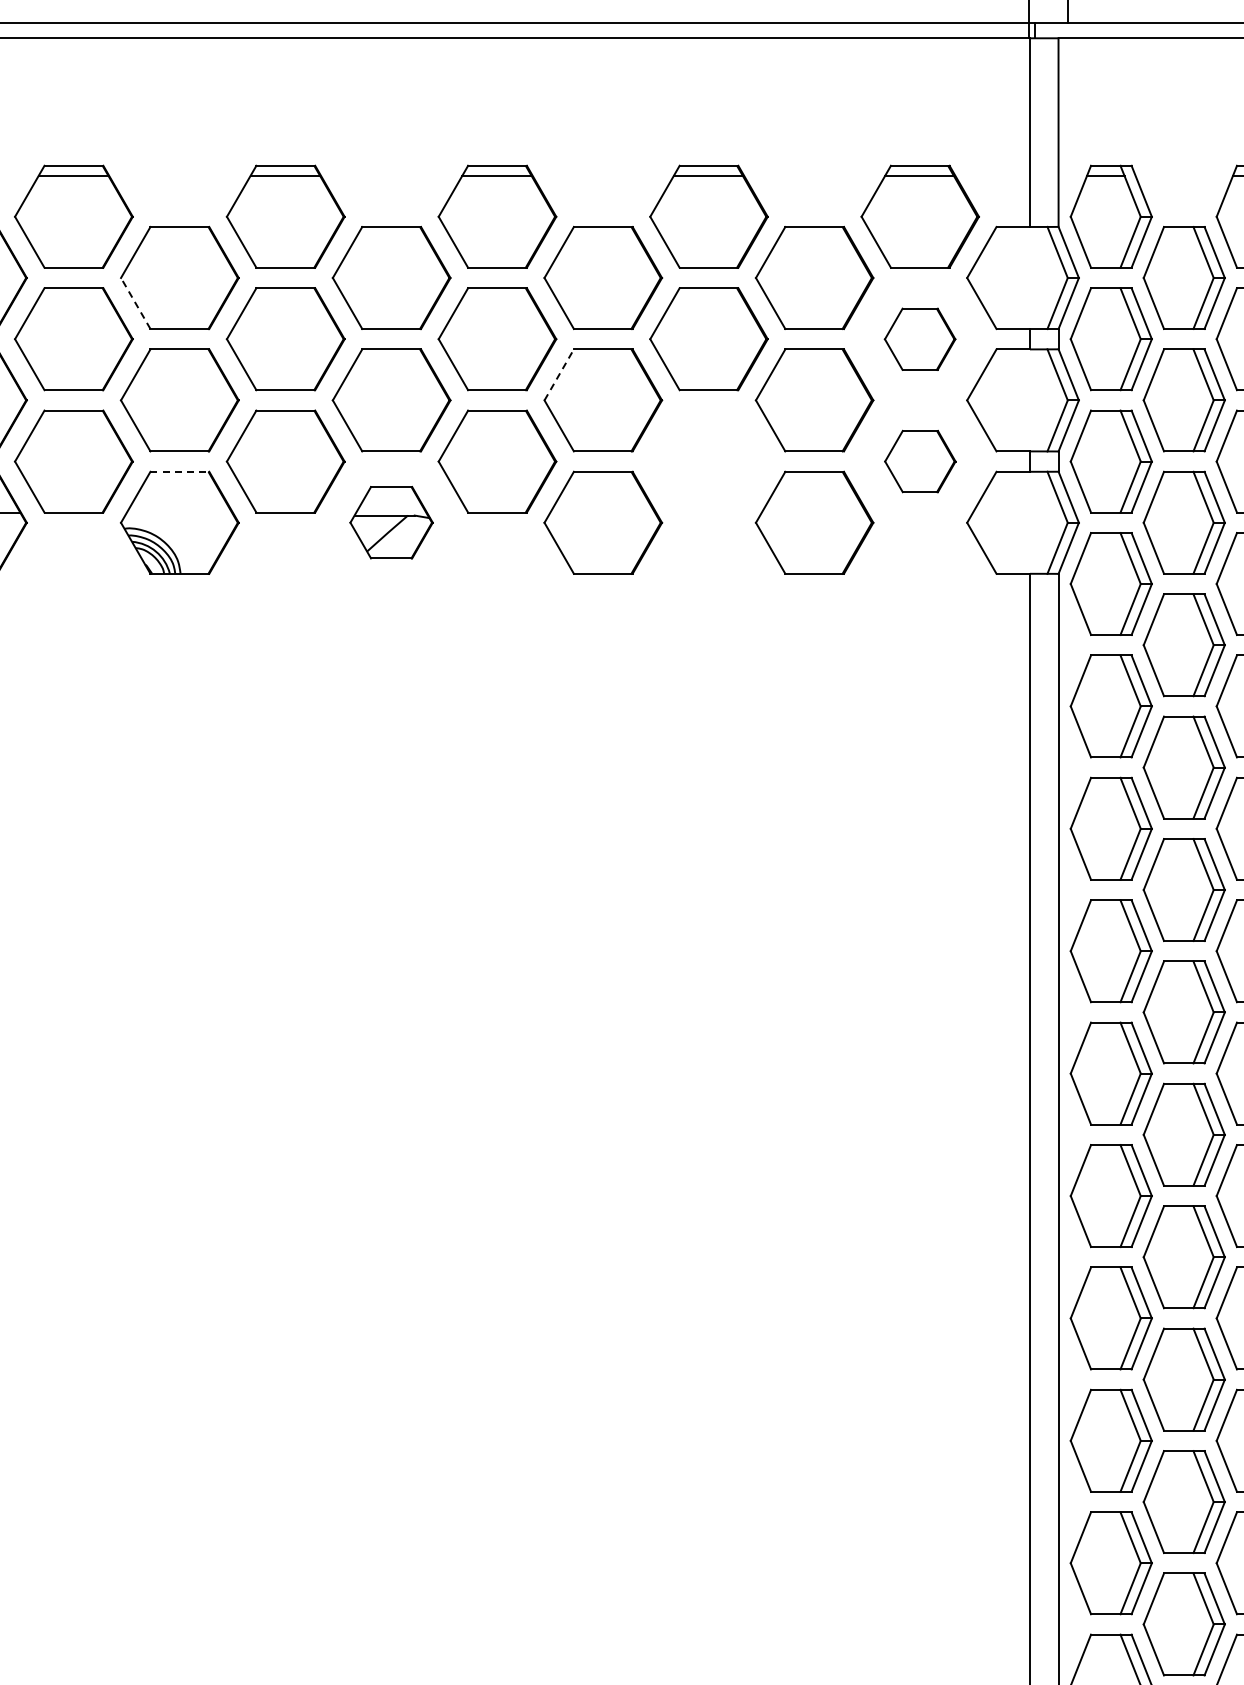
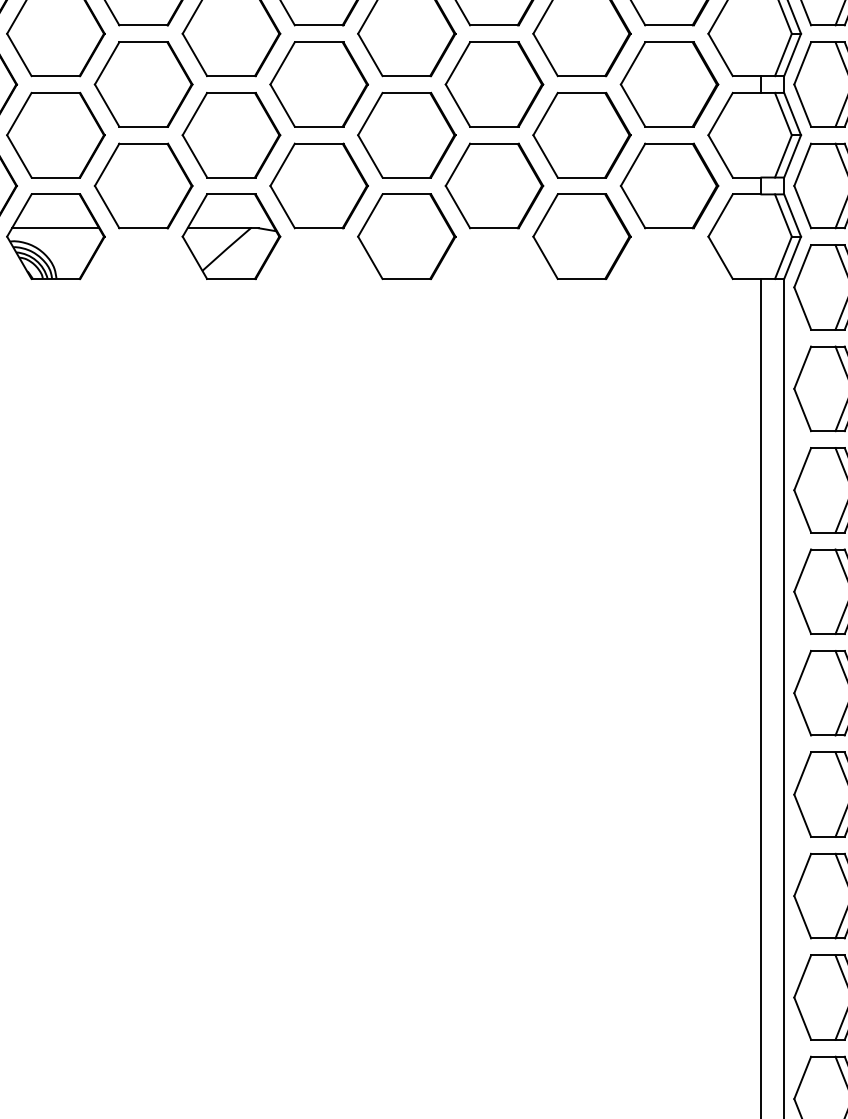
line: (135, 303) -> (19, 54), dashed -> solid
part: (919, 339) -> (668, 84), size x1.67
line: (559, 374) -> (370, 113), dashed -> solid
part: (708, 461) -> (494, 185), added
part: (920, 461) -> (669, 185), size x1.67
line: (180, 471) -> (56, 194), dashed -> solid
line: (179, 512) -> (55, 228), added
part: (391, 522) -> (231, 236), size x1.43

